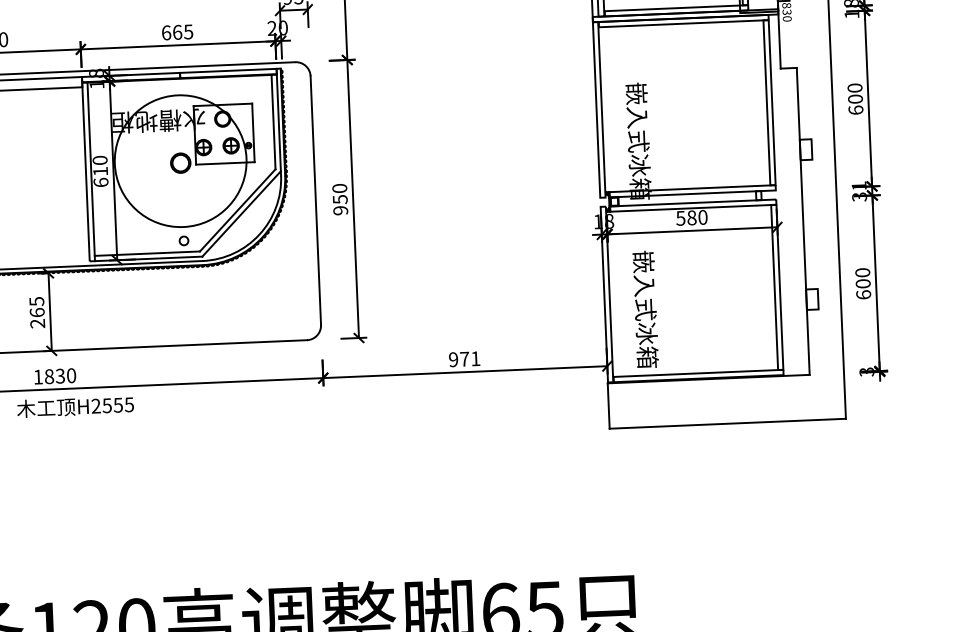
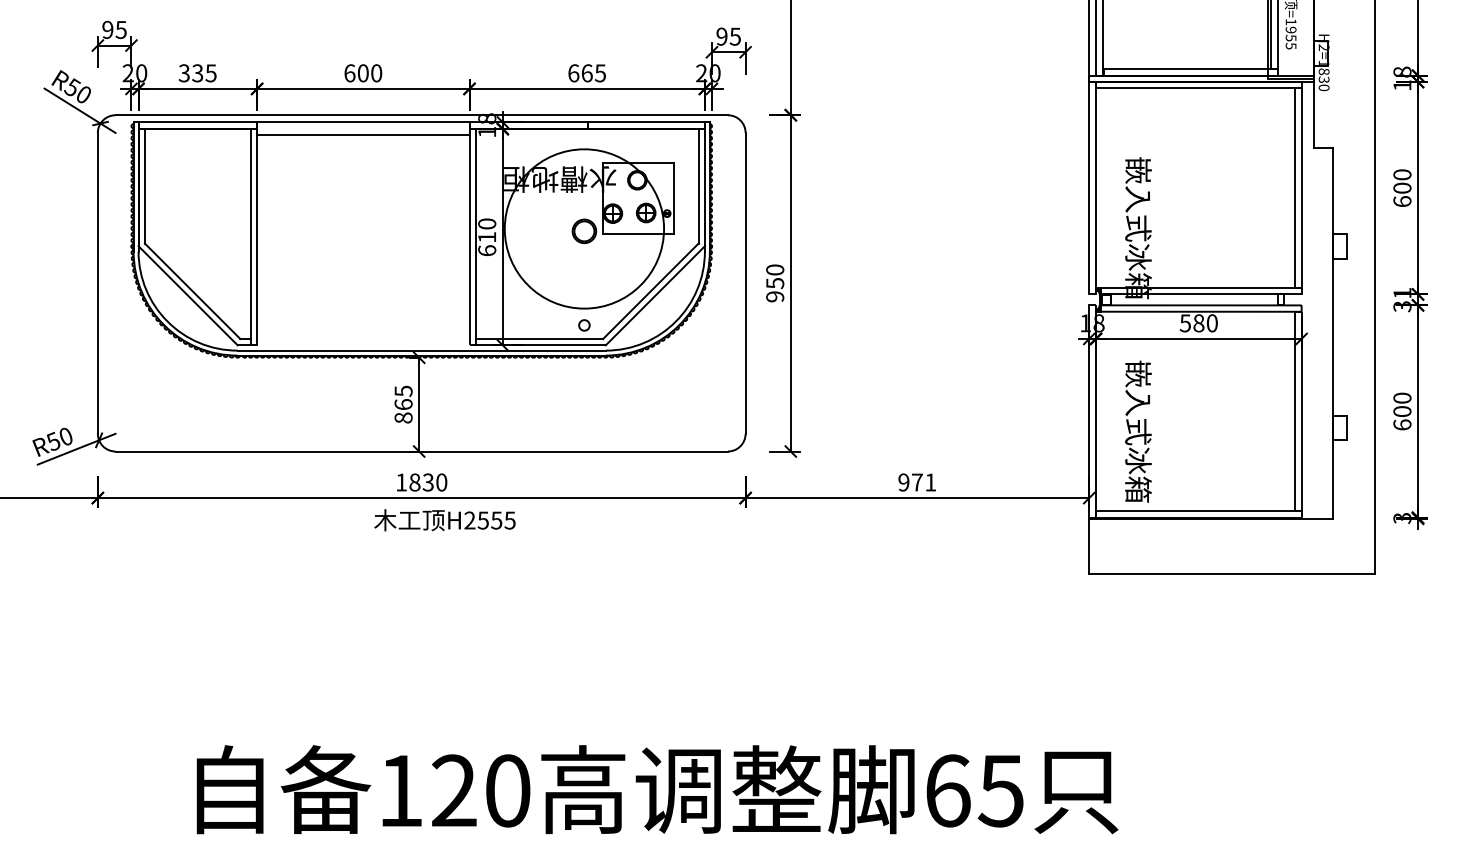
text: (37, 323) -> (403, 417), 265 -> 865

